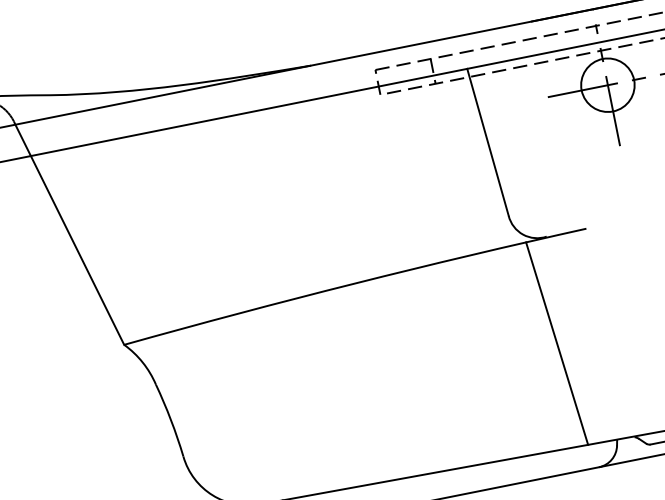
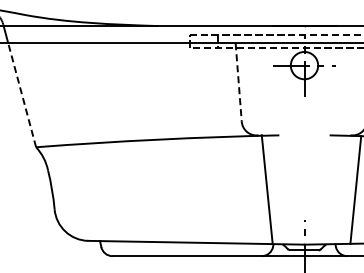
line: (487, 142) -> (238, 82), solid -> dashed
line: (78, 250) -> (22, 95), solid -> dashed
line: (555, 342) -> (266, 188), moved

